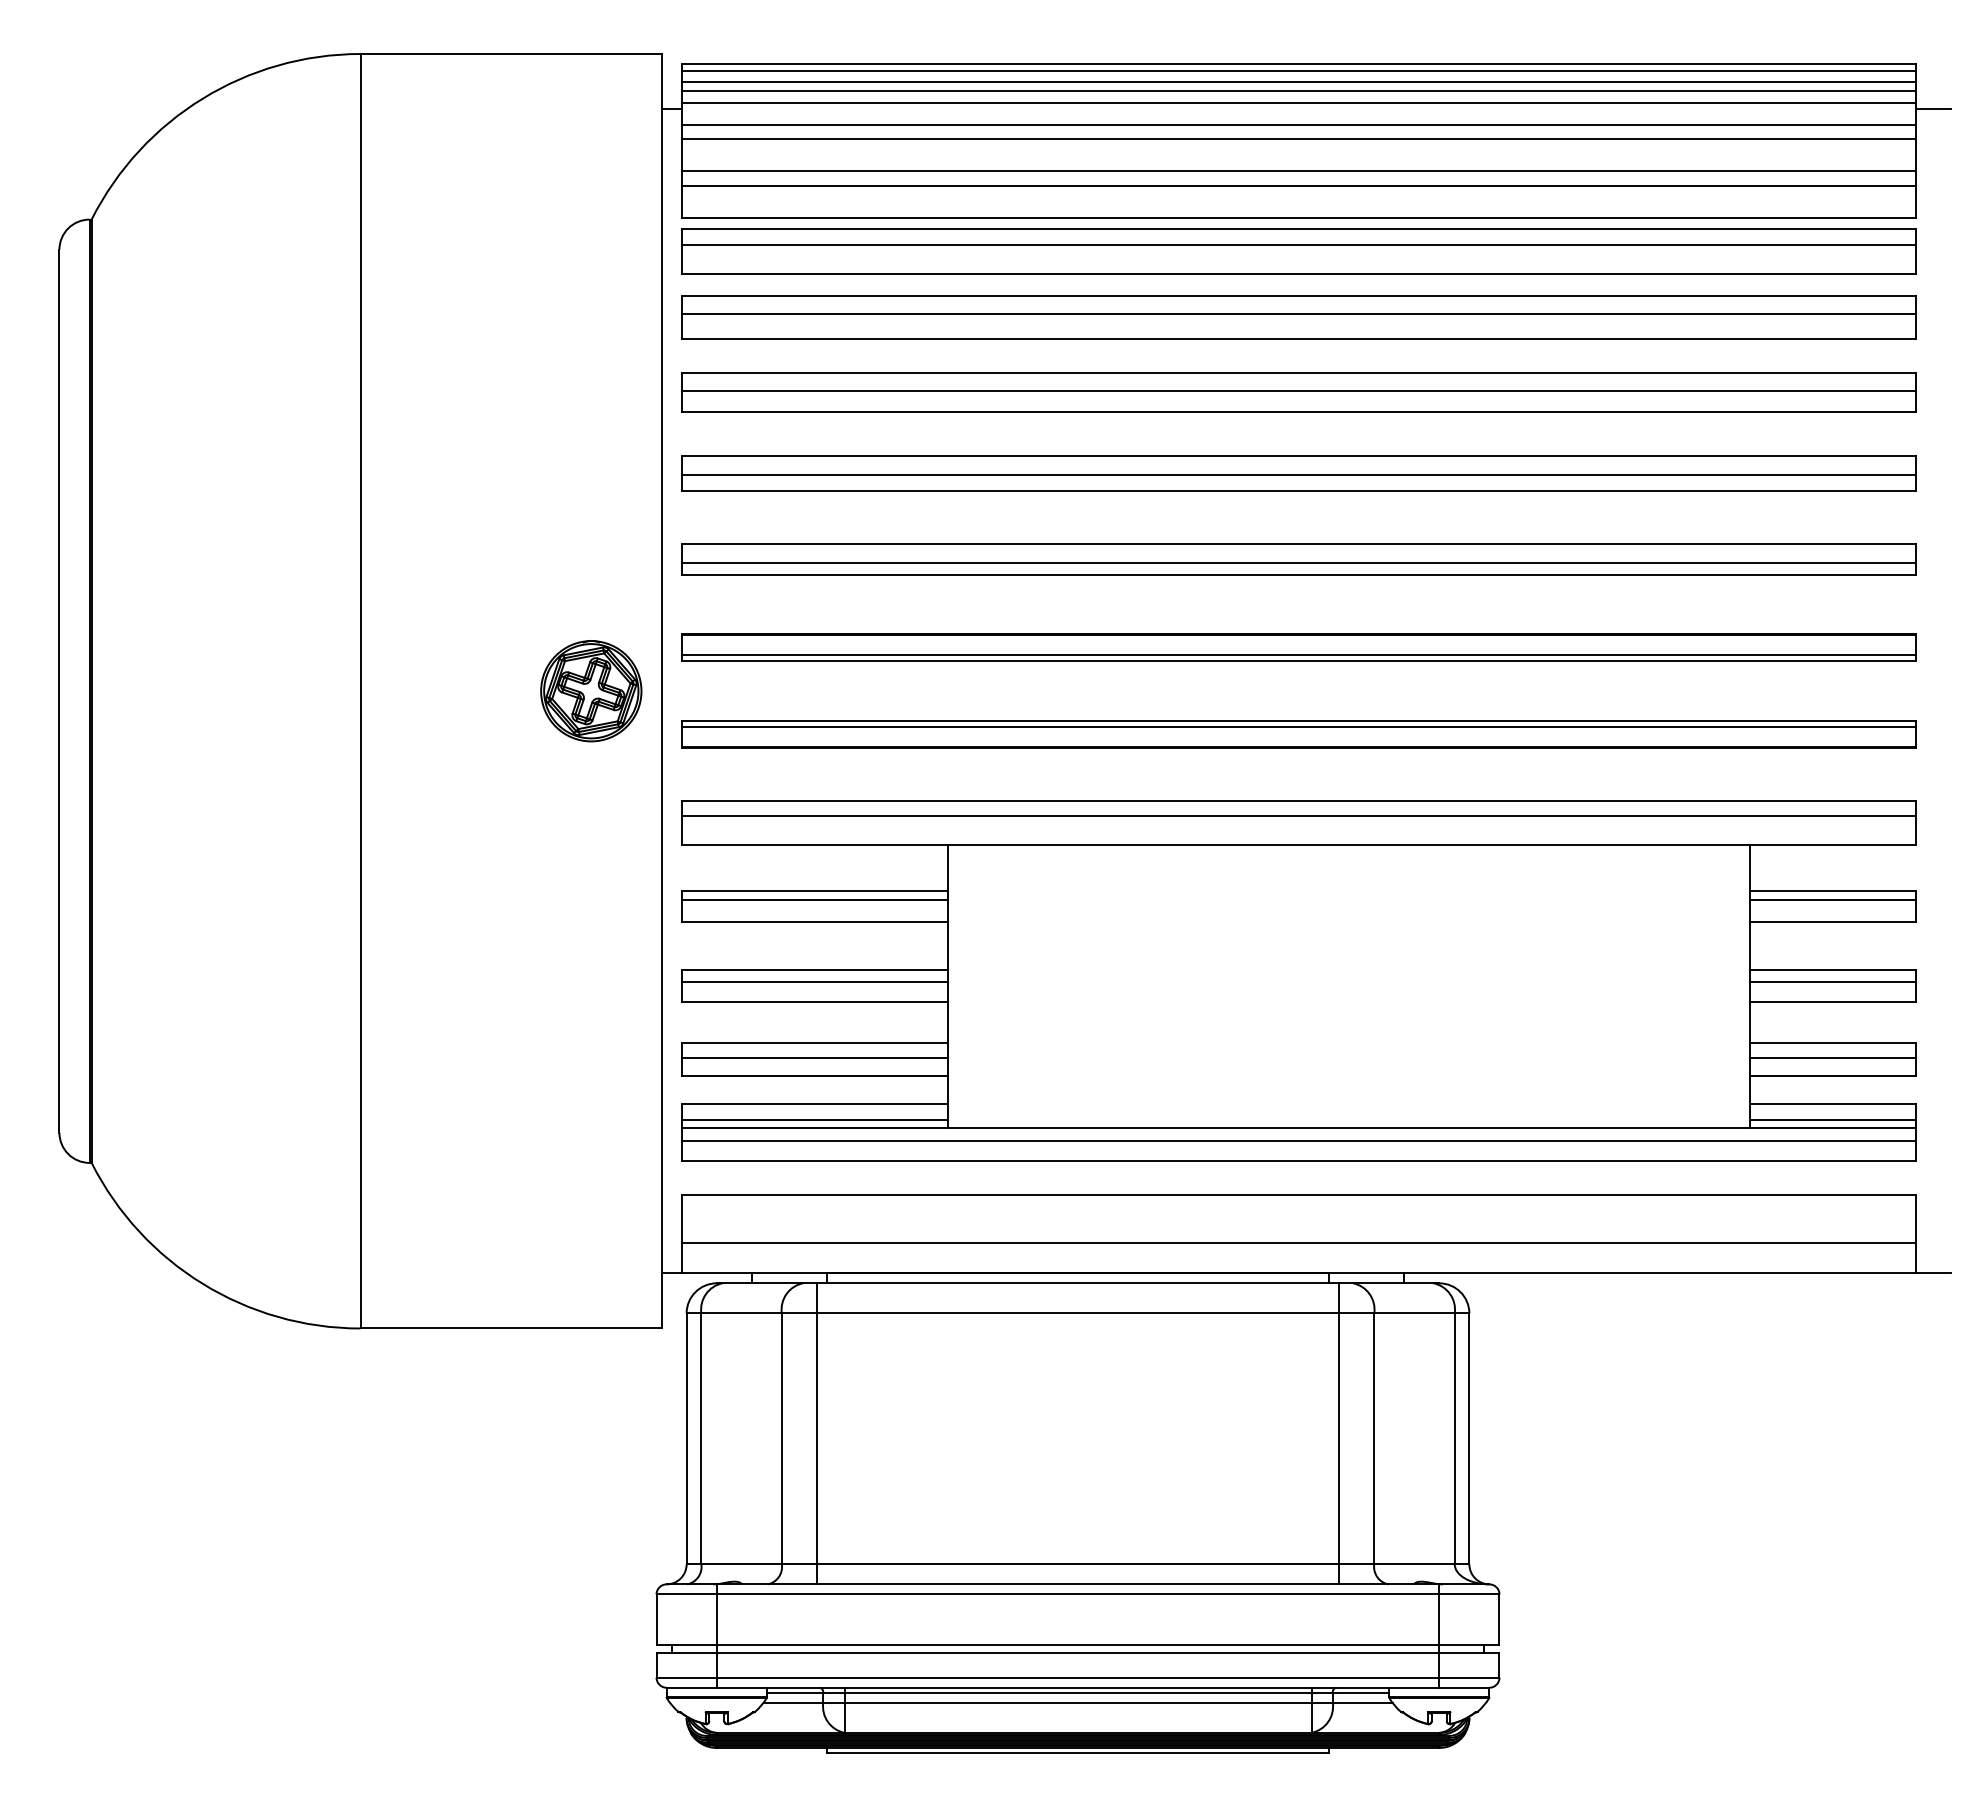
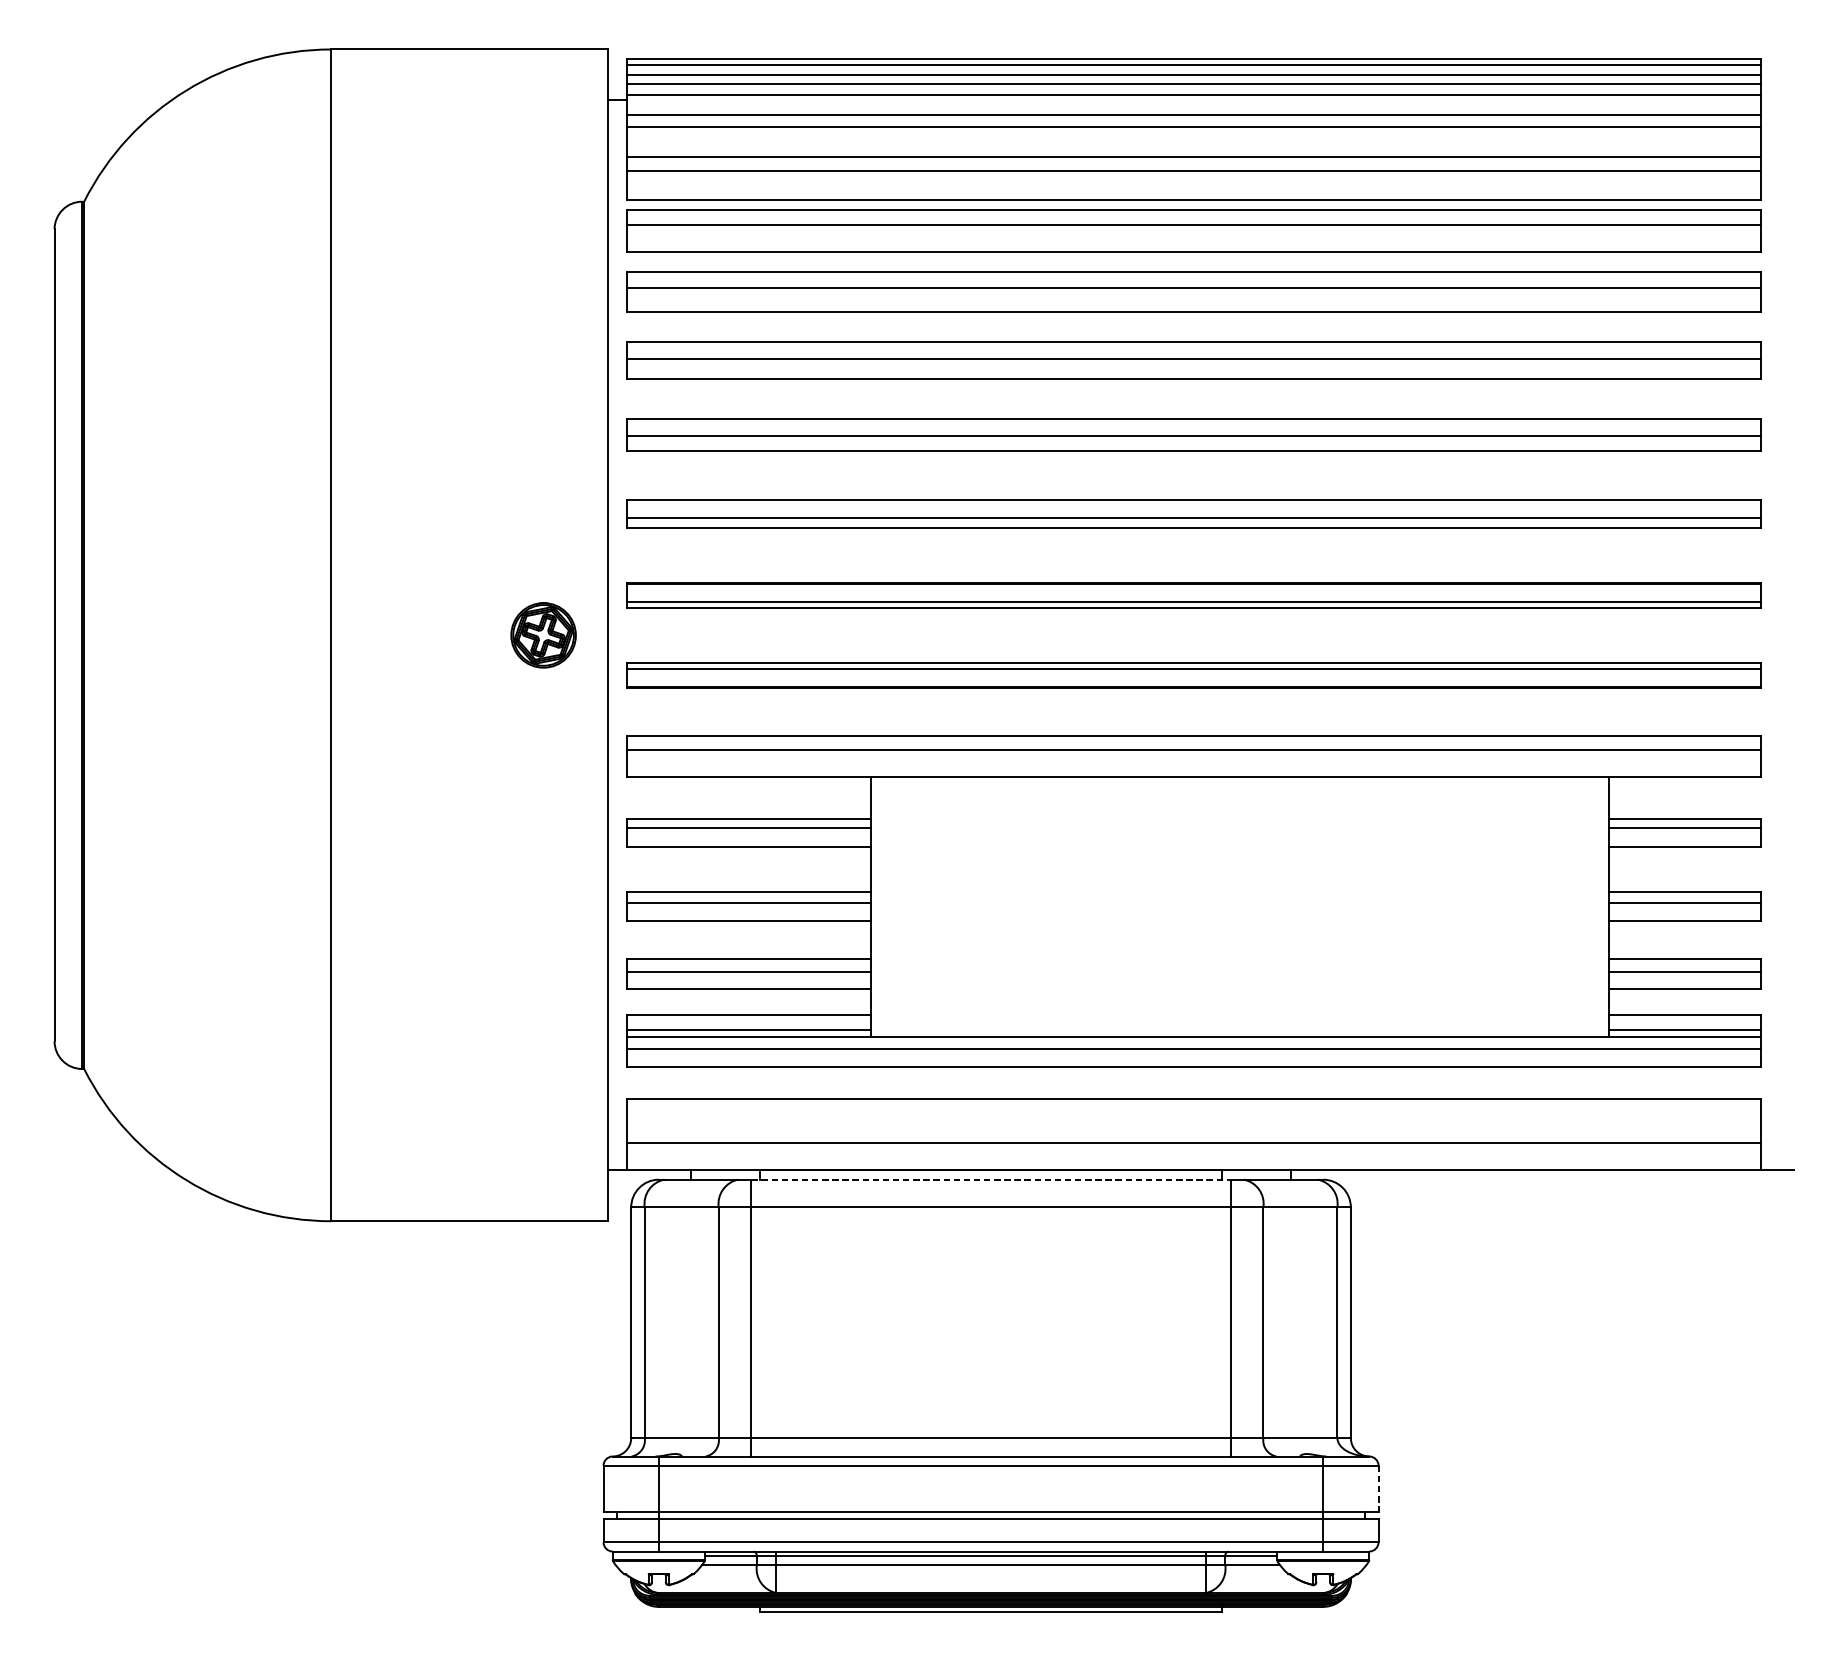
line: (1933, 109) -> (1777, 100), removed
part: (591, 691) -> (543, 635), size x0.7
line: (1078, 1283) -> (991, 1179), solid -> dashed
line: (1499, 1619) -> (1378, 1488), solid -> dashed

